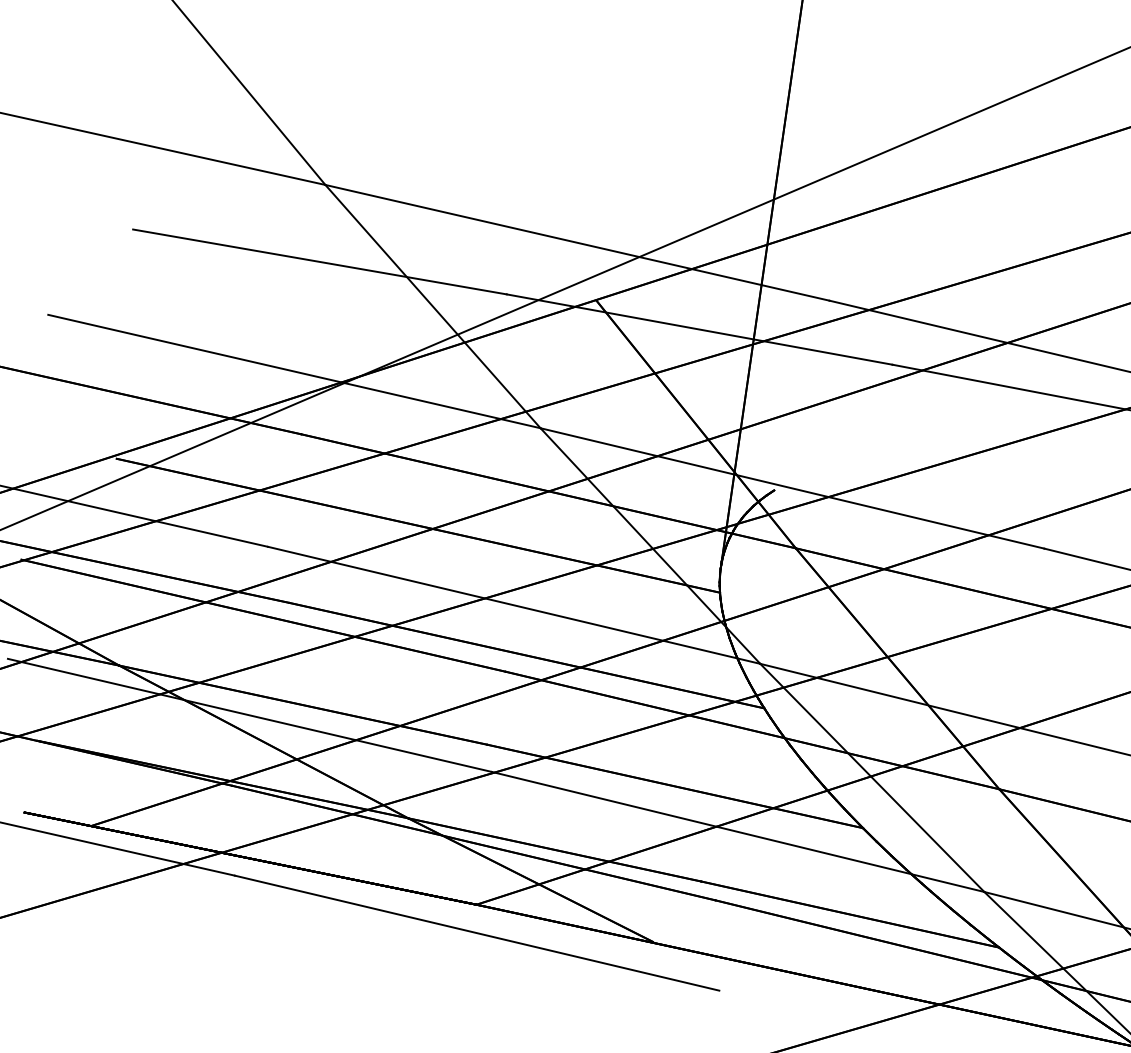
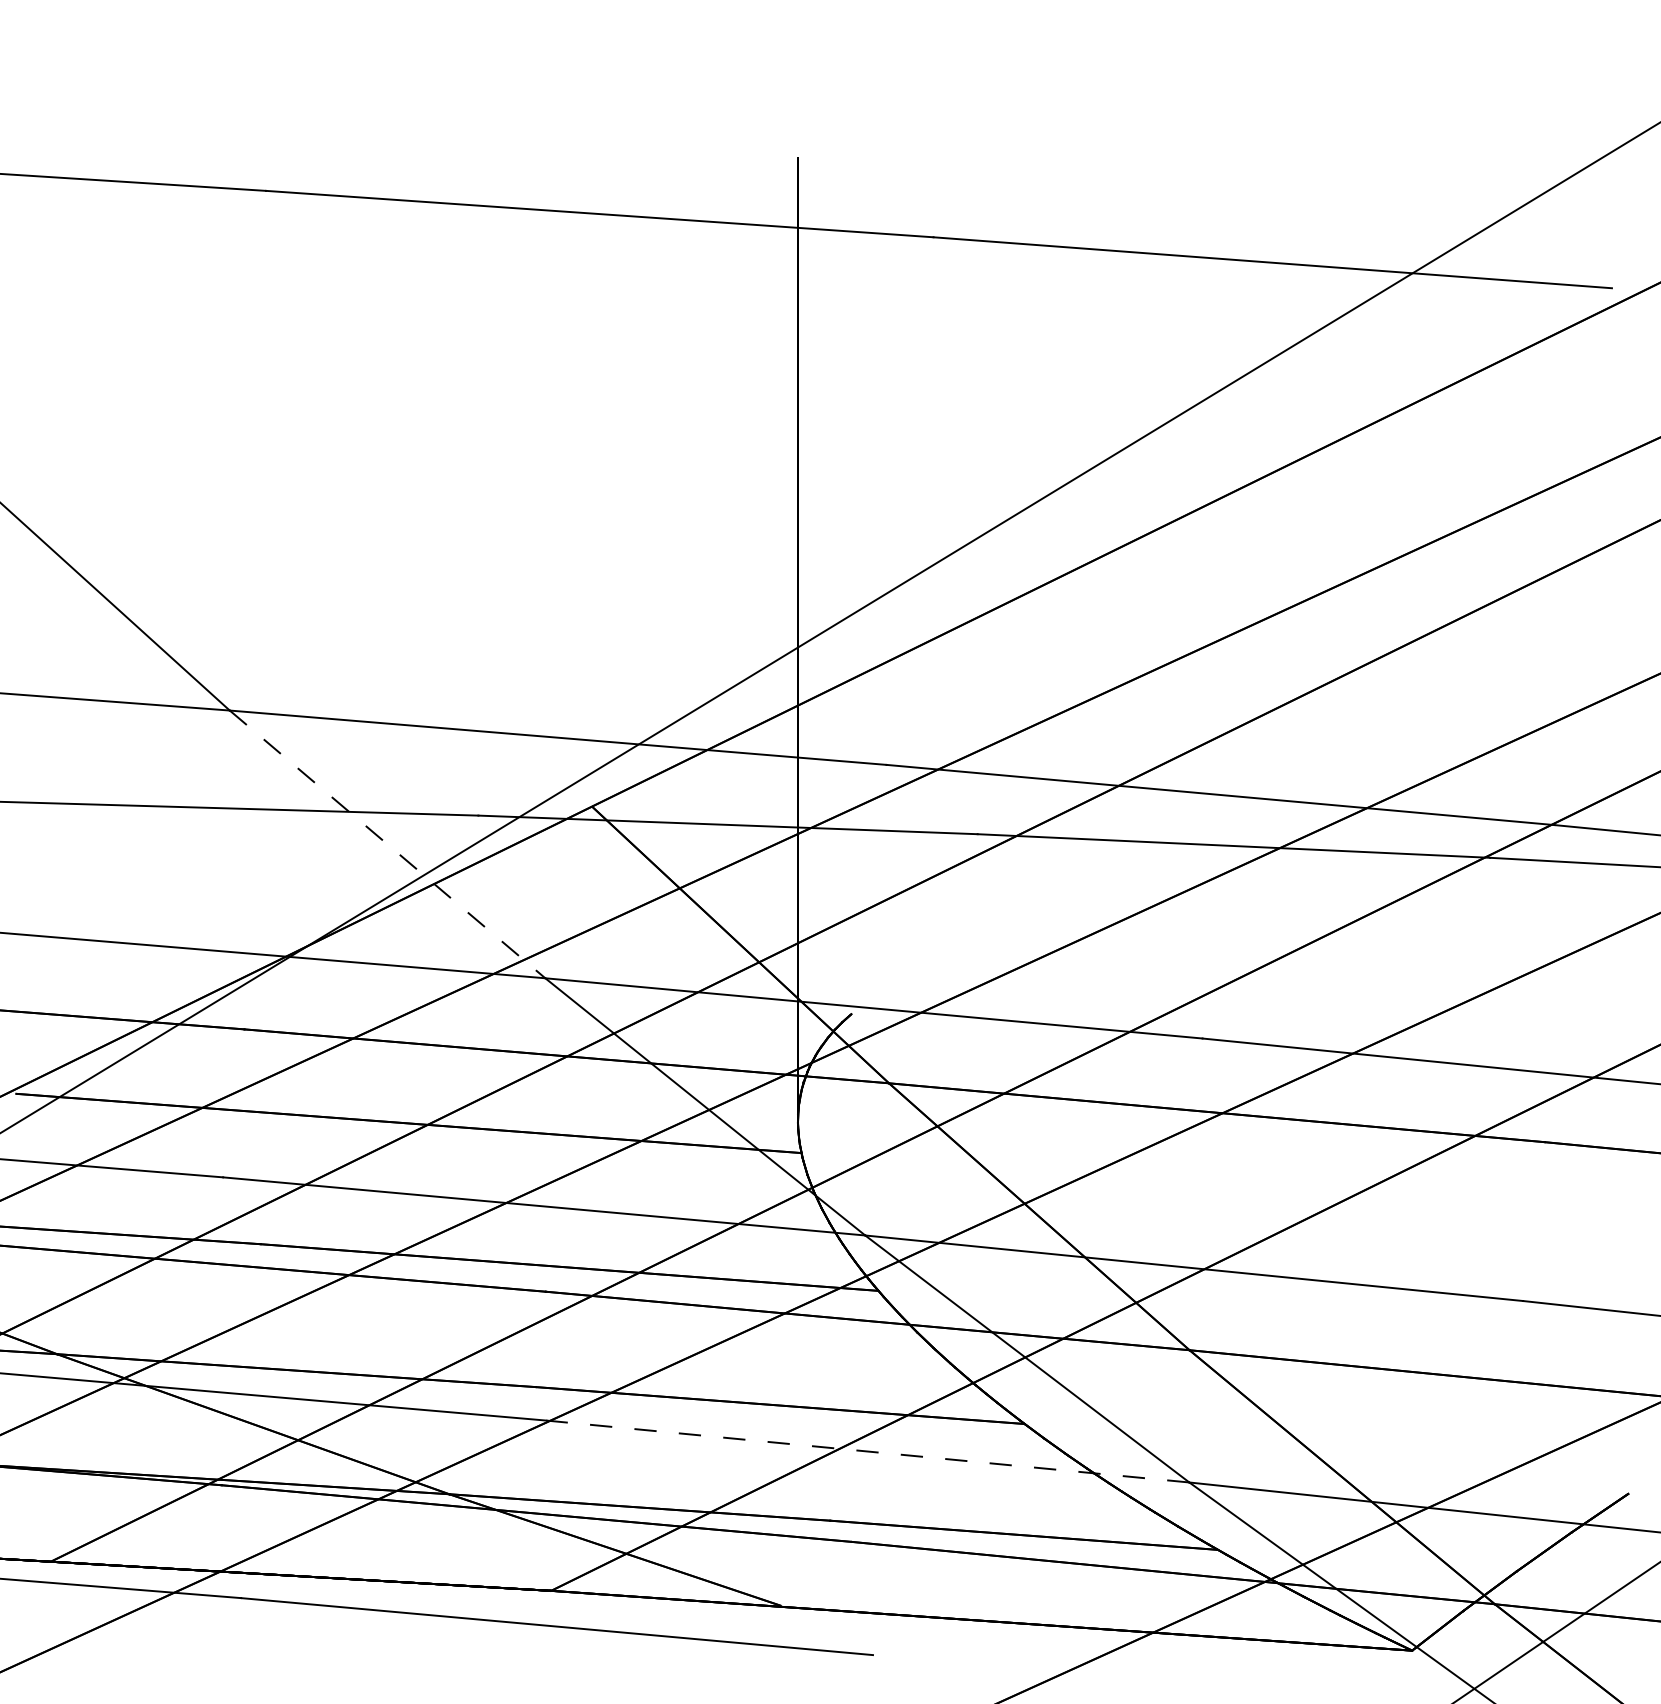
line: (432, 306) -> (387, 844), solid -> dashed
line: (737, 831) -> (867, 1451), solid -> dashed

